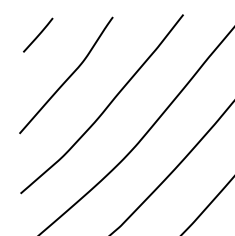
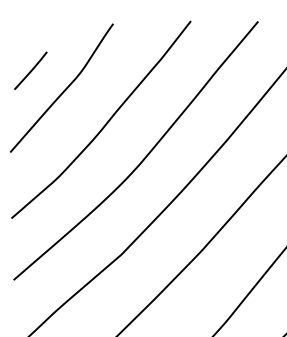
line: (37, 34) -> (30, 70), moved

